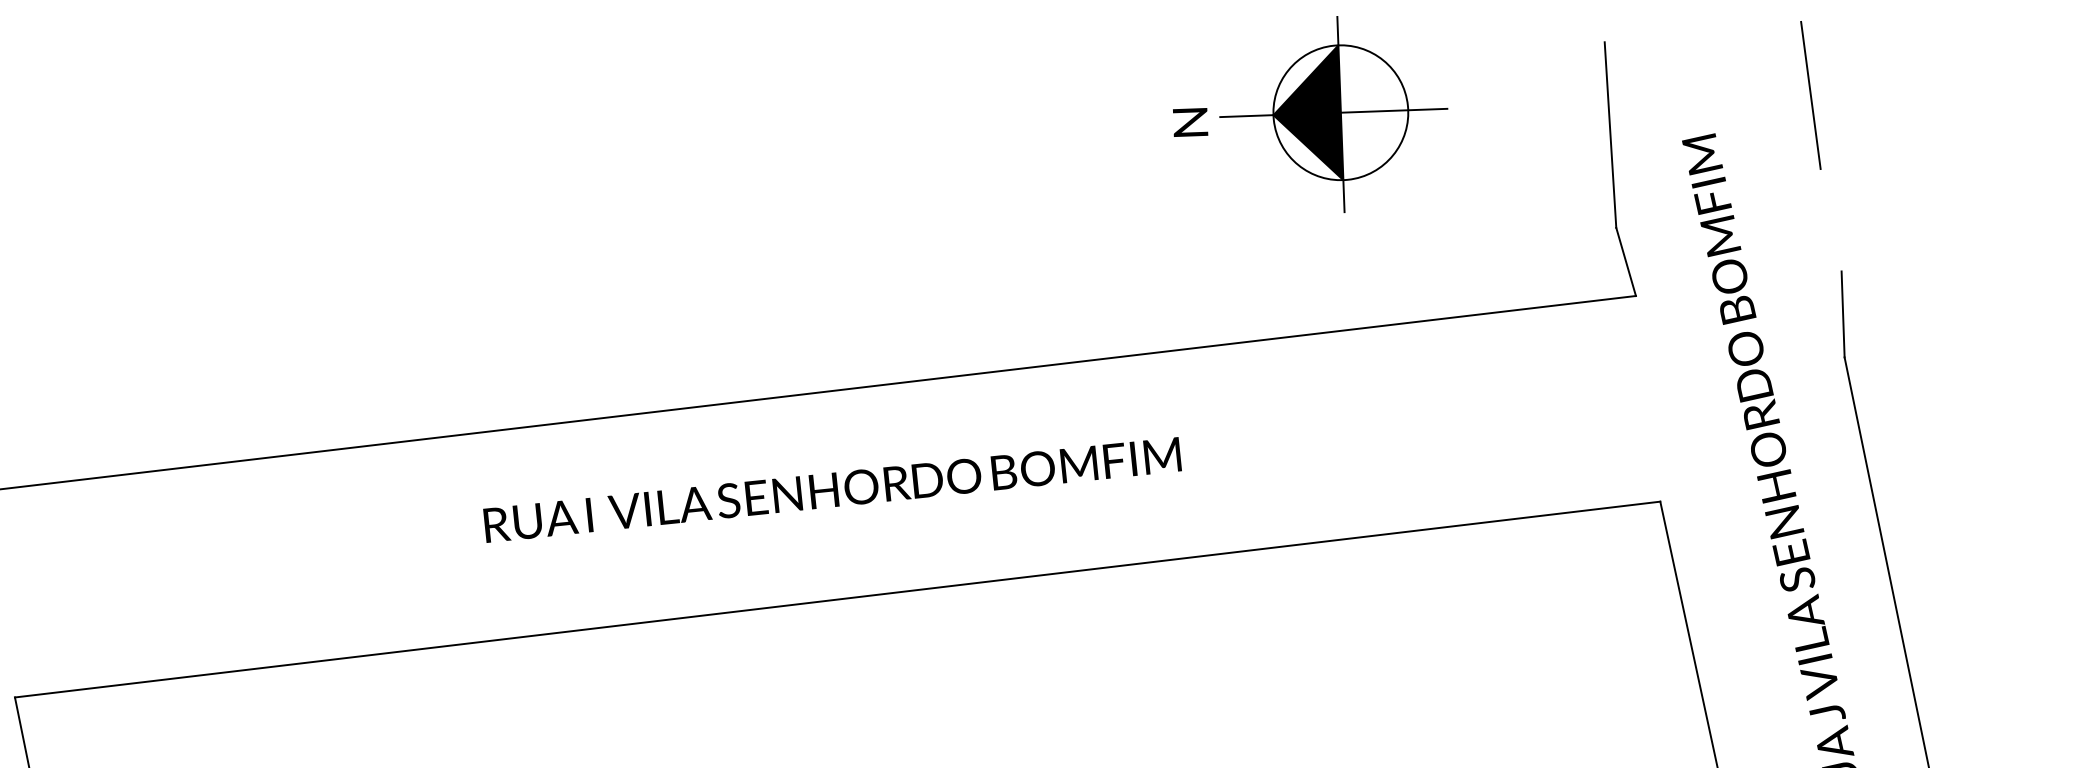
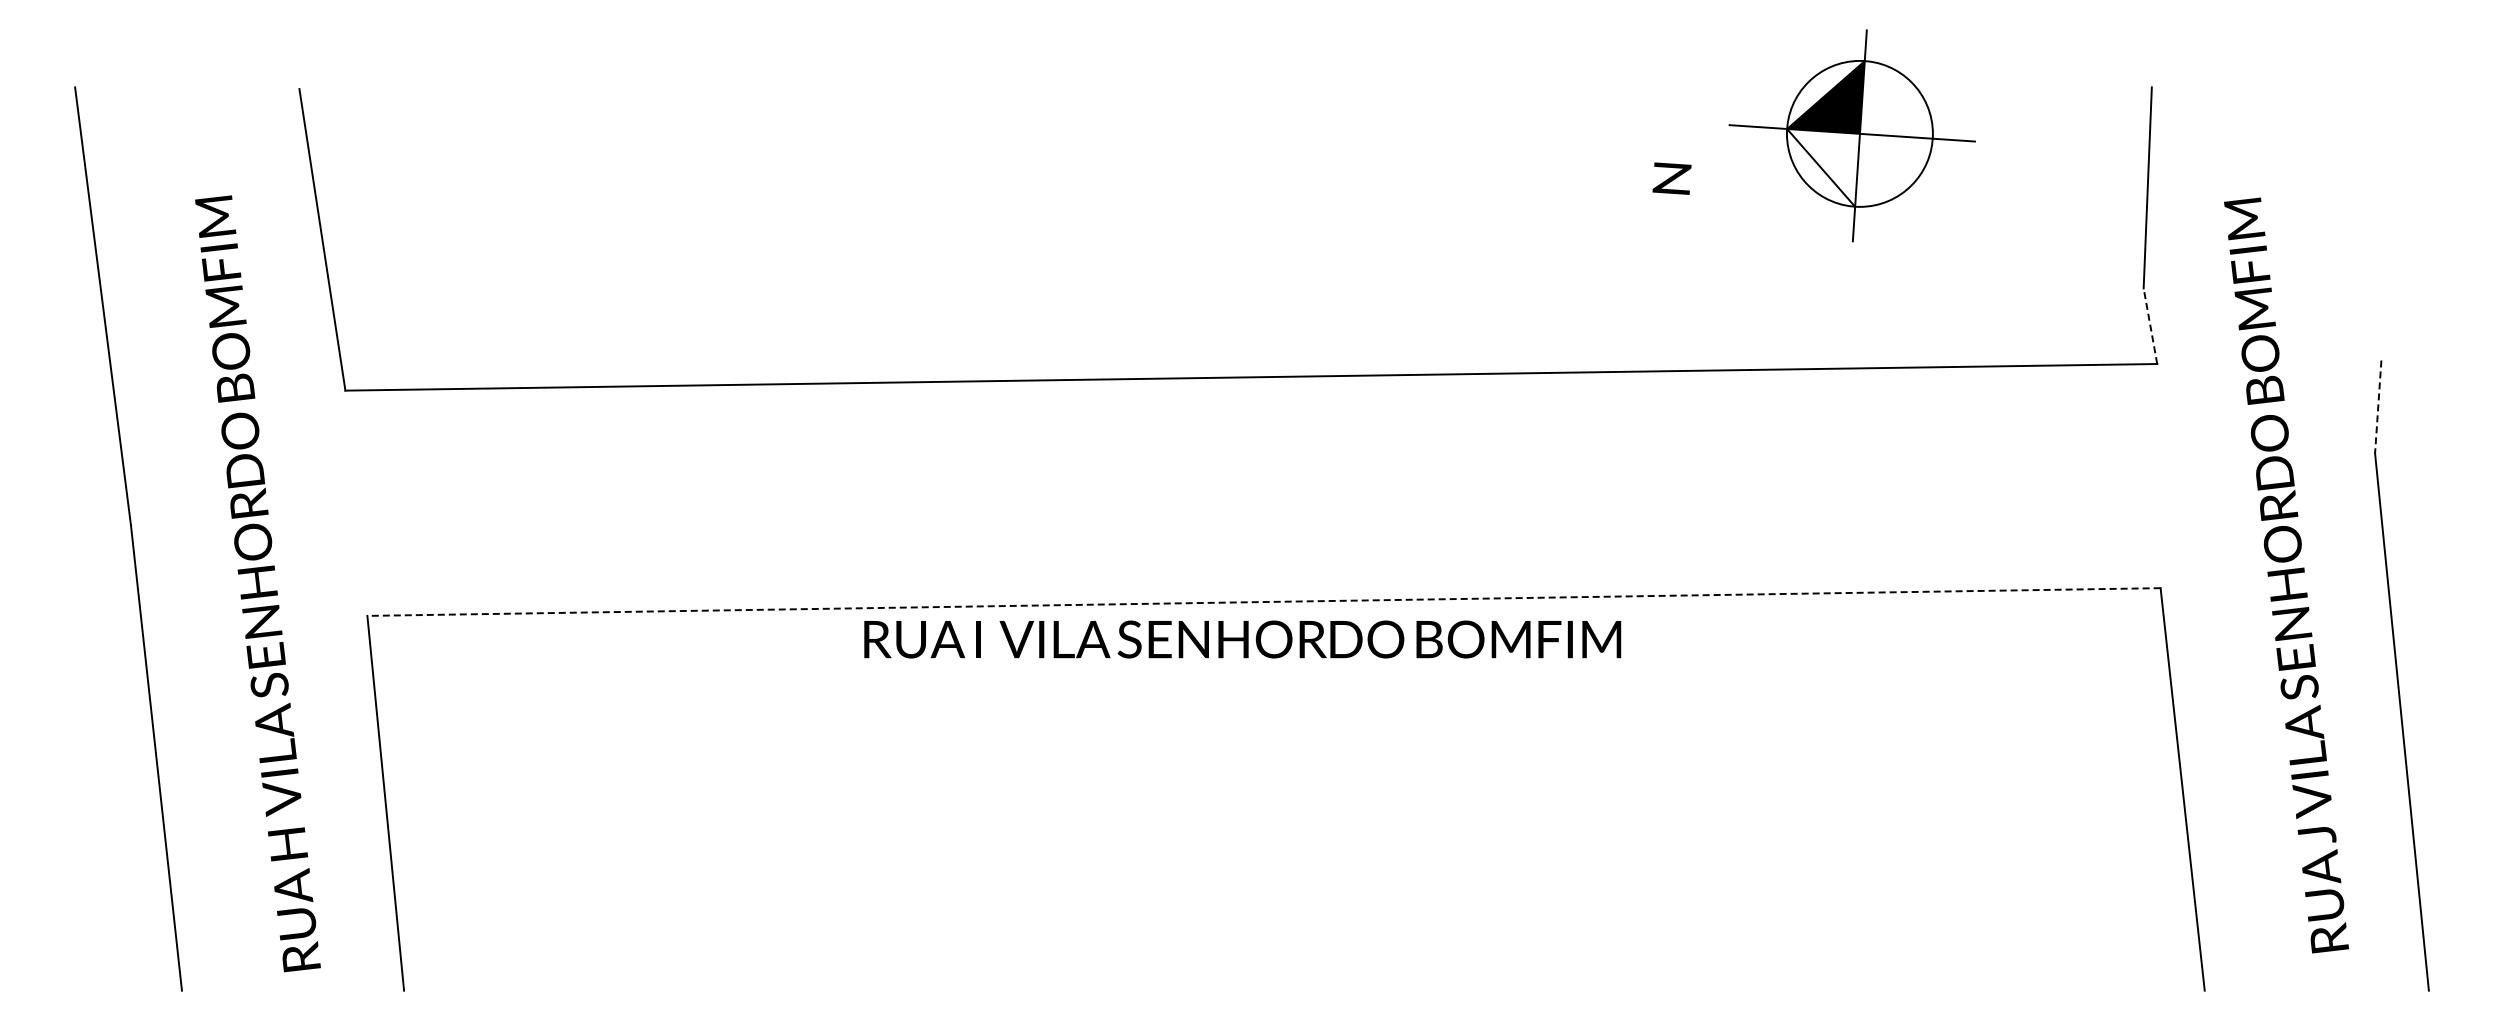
line: (1810, 95) -> (2367, 167), removed
text: (1190, 122) -> (1671, 178), moved
fill: (1310, 147) -> (1823, 167), removed
line: (1626, 261) -> (2150, 325), solid -> dashed
line: (1843, 314) -> (2378, 406), solid -> dashed
text: (832, 490) -> (1242, 639), moved
line: (838, 599) -> (1264, 602), solid -> dashed

